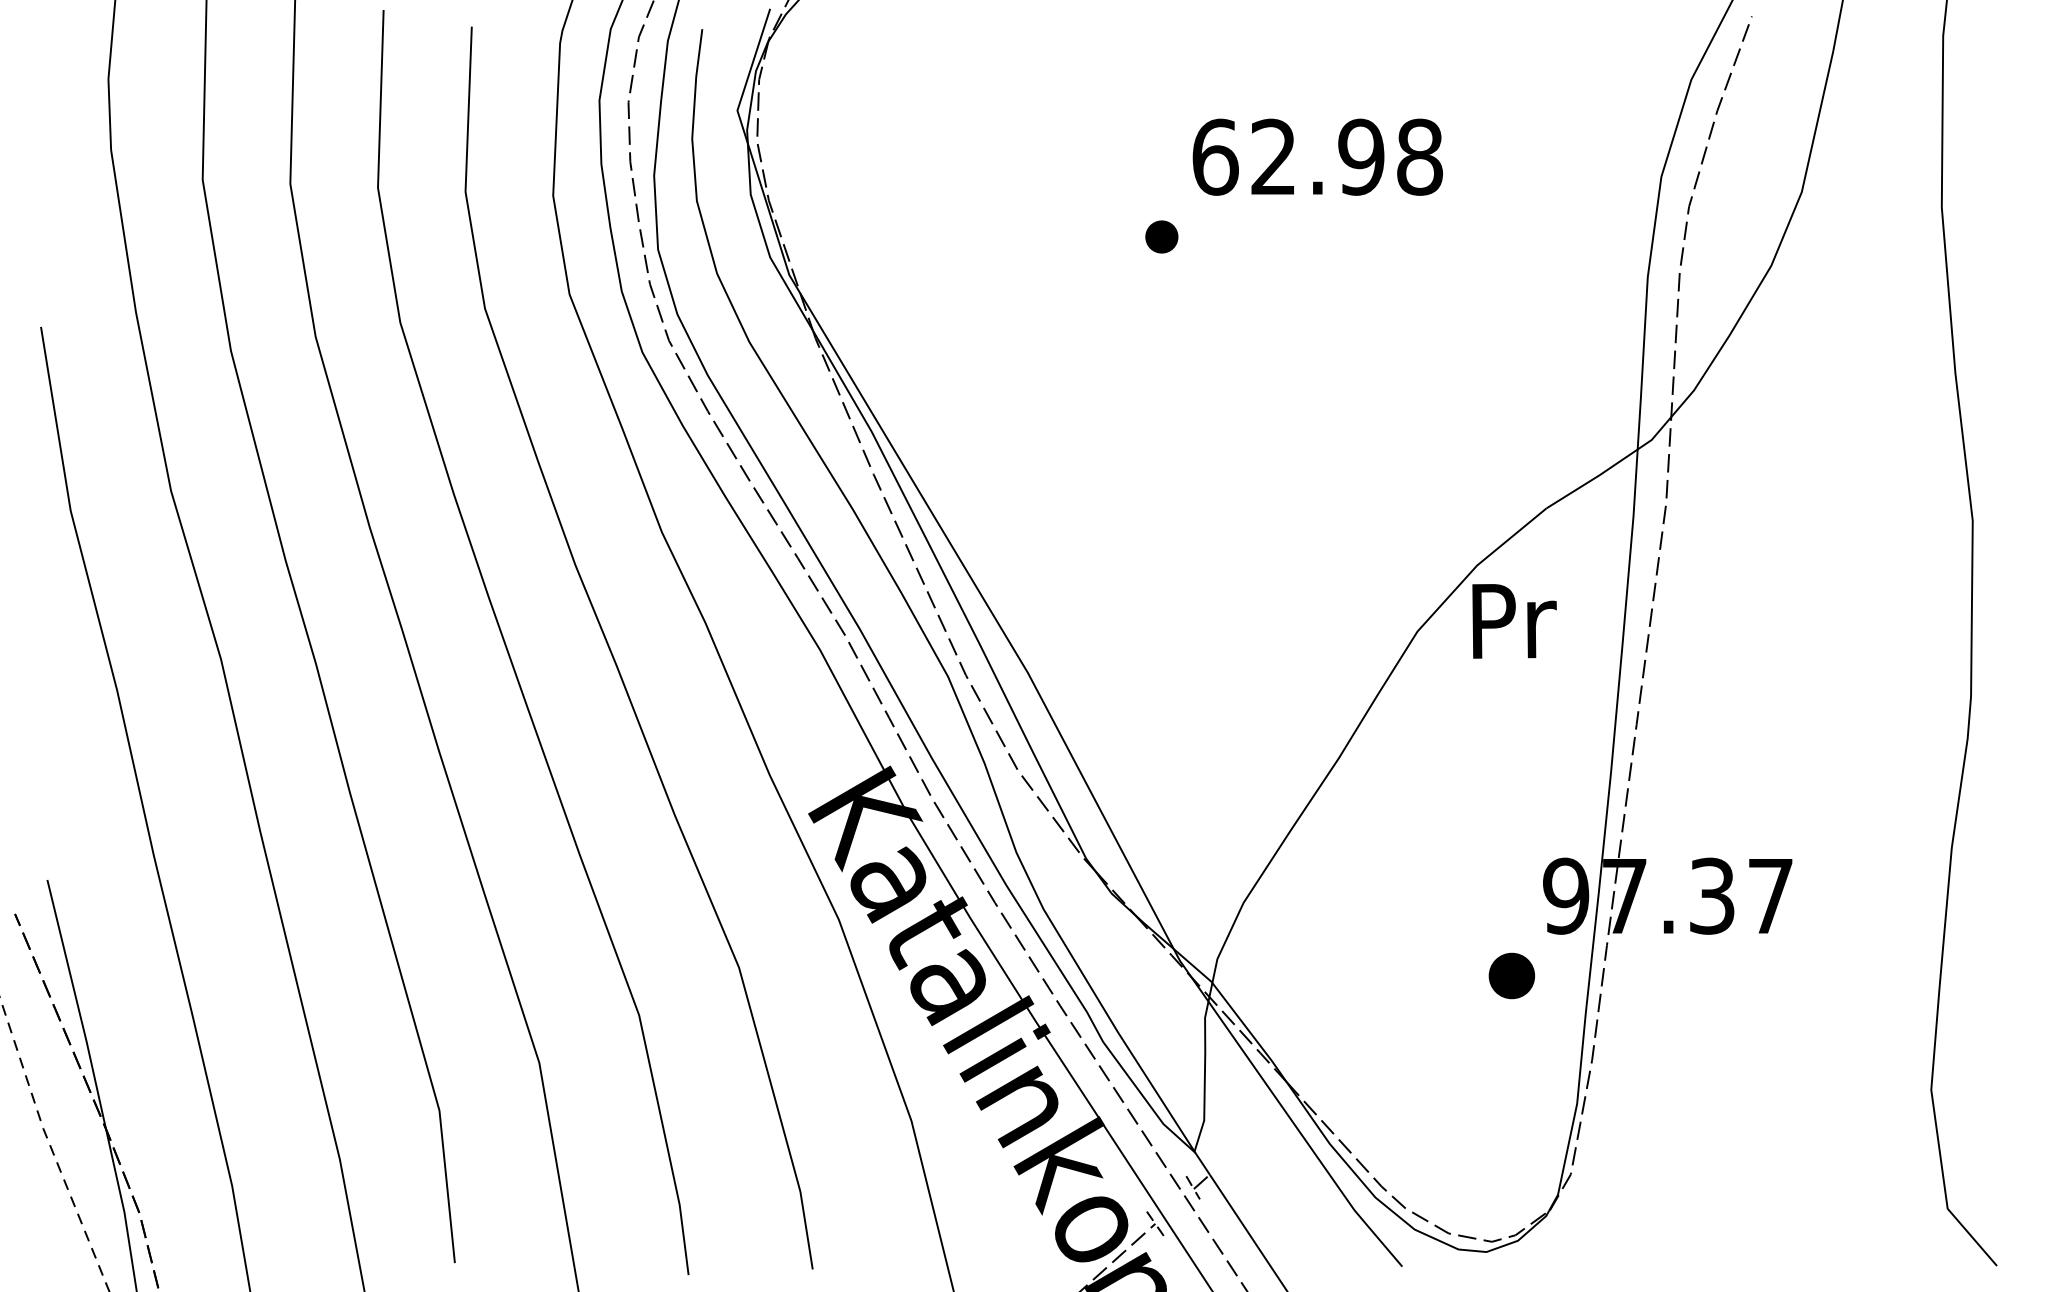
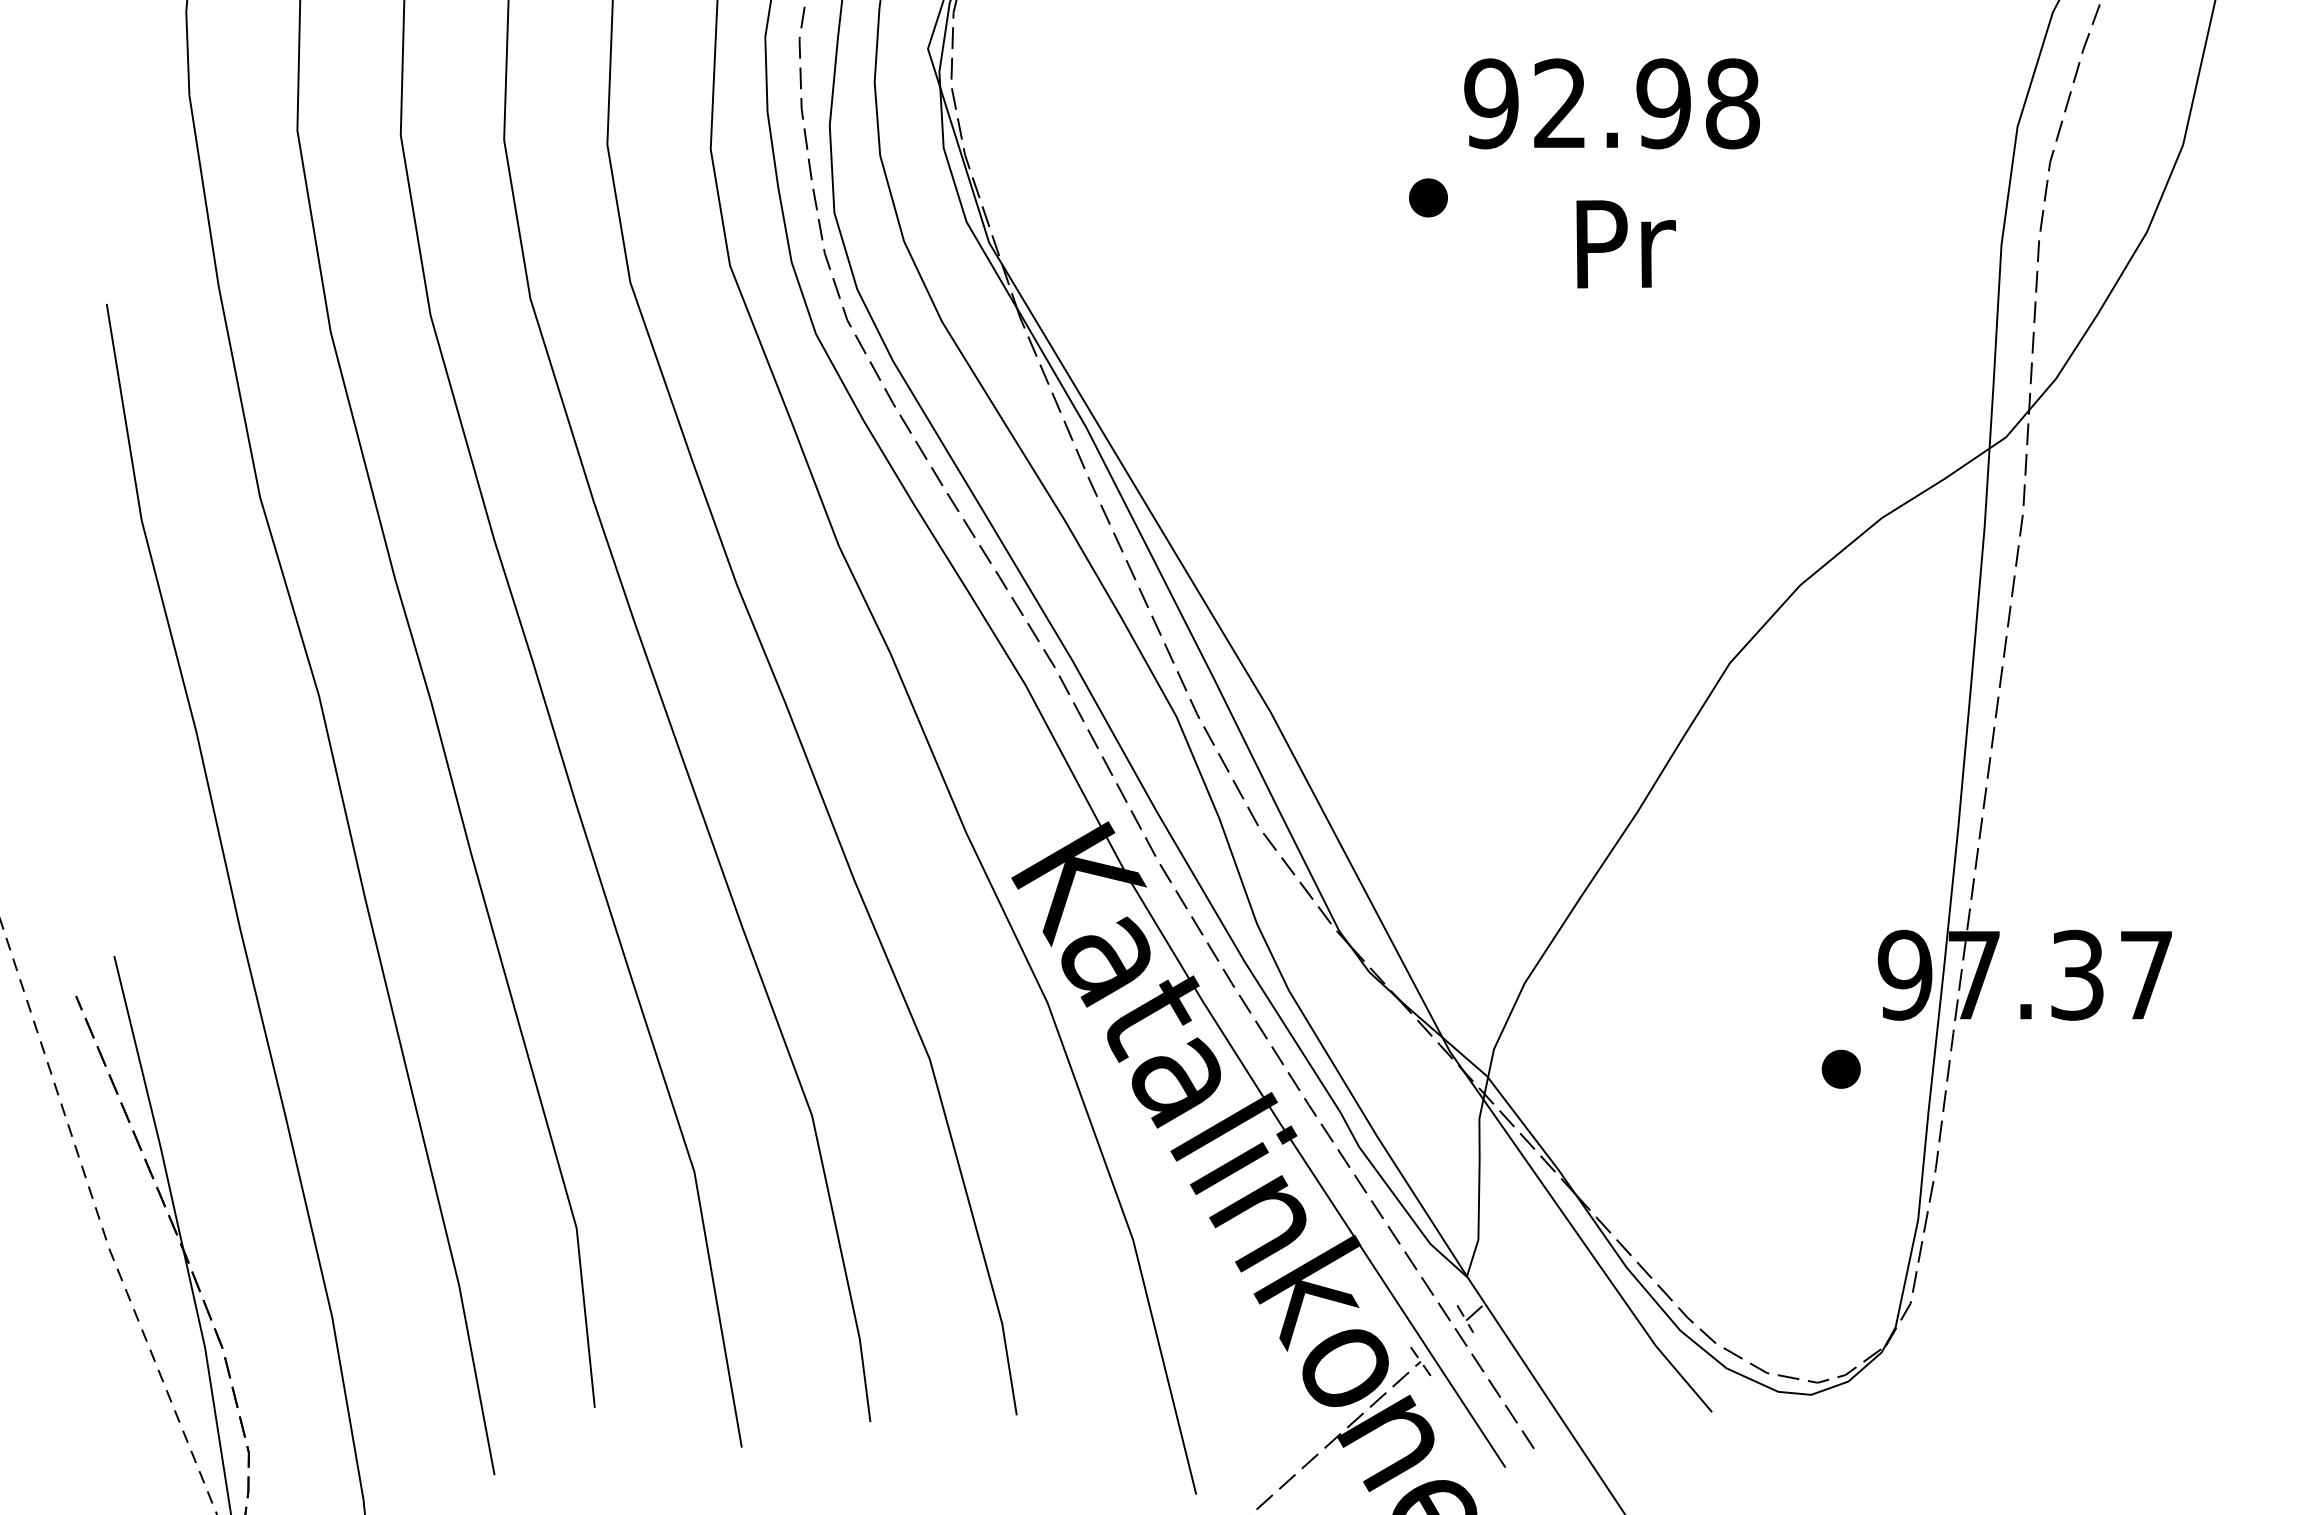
text: (1215, 156) -> (1491, 102), 62.98 -> 92.98
text: (1514, 621) -> (1626, 244), moved
part: (1511, 975) -> (1840, 1068), size x0.71

